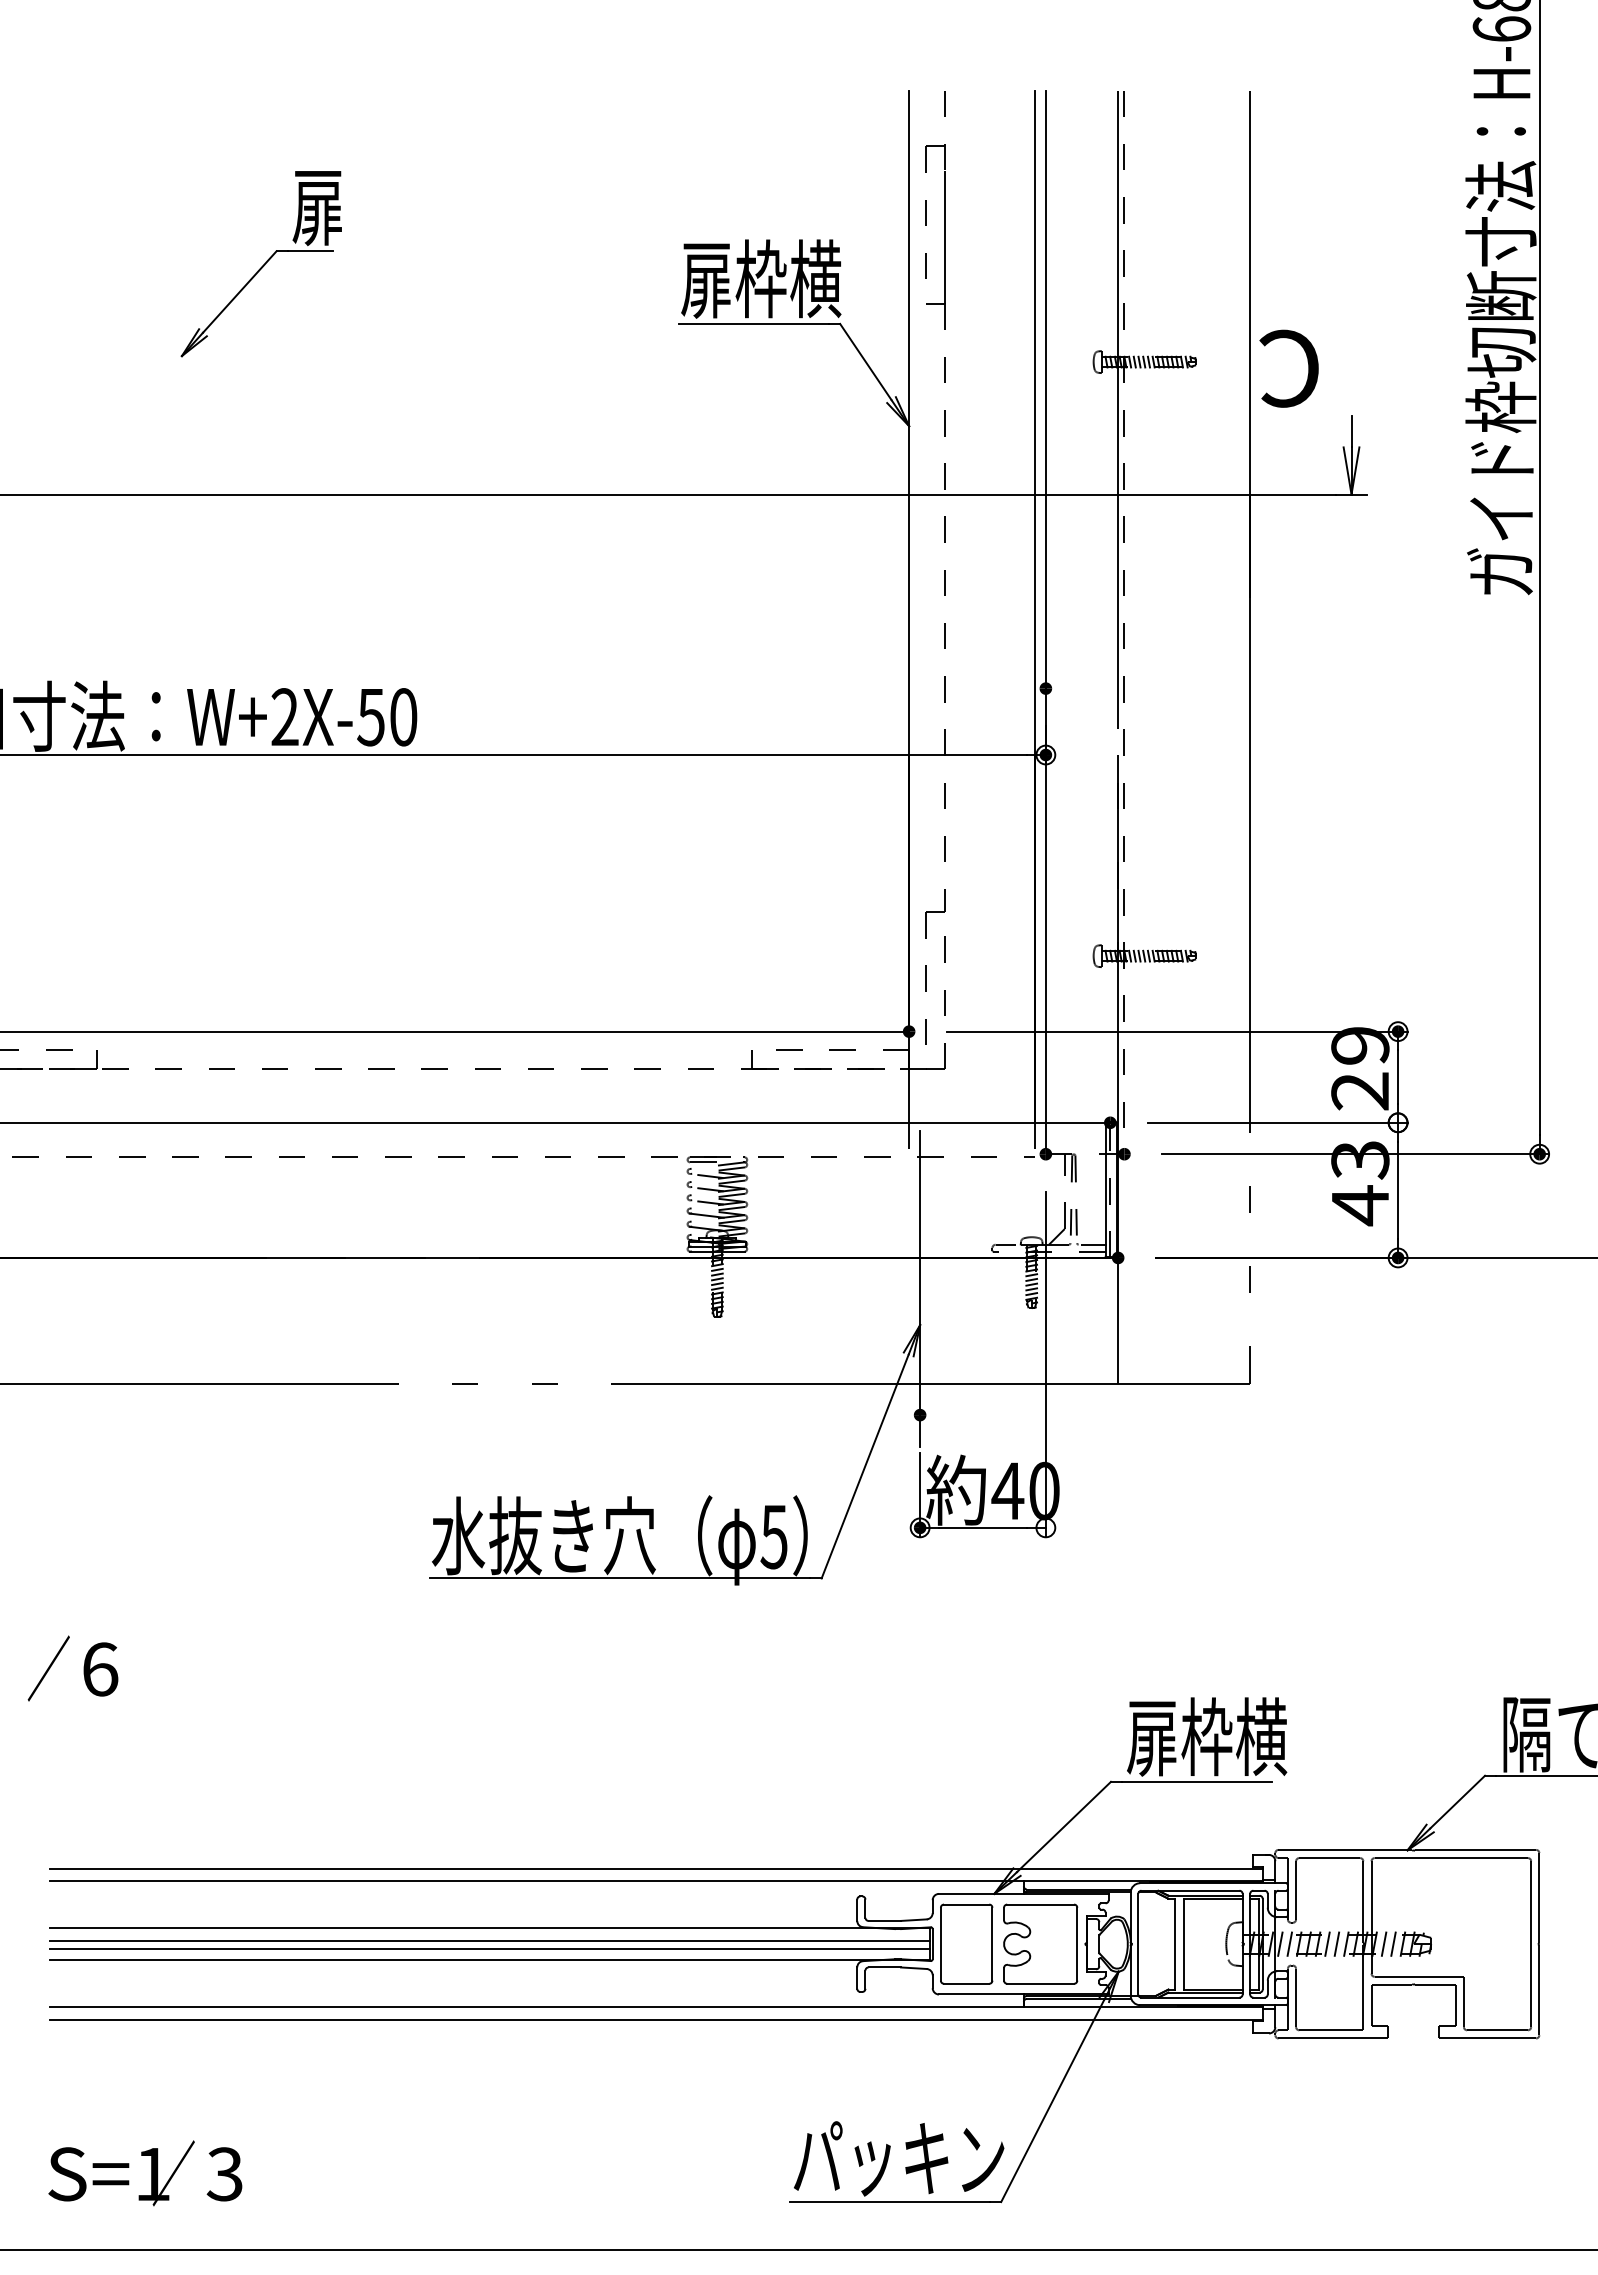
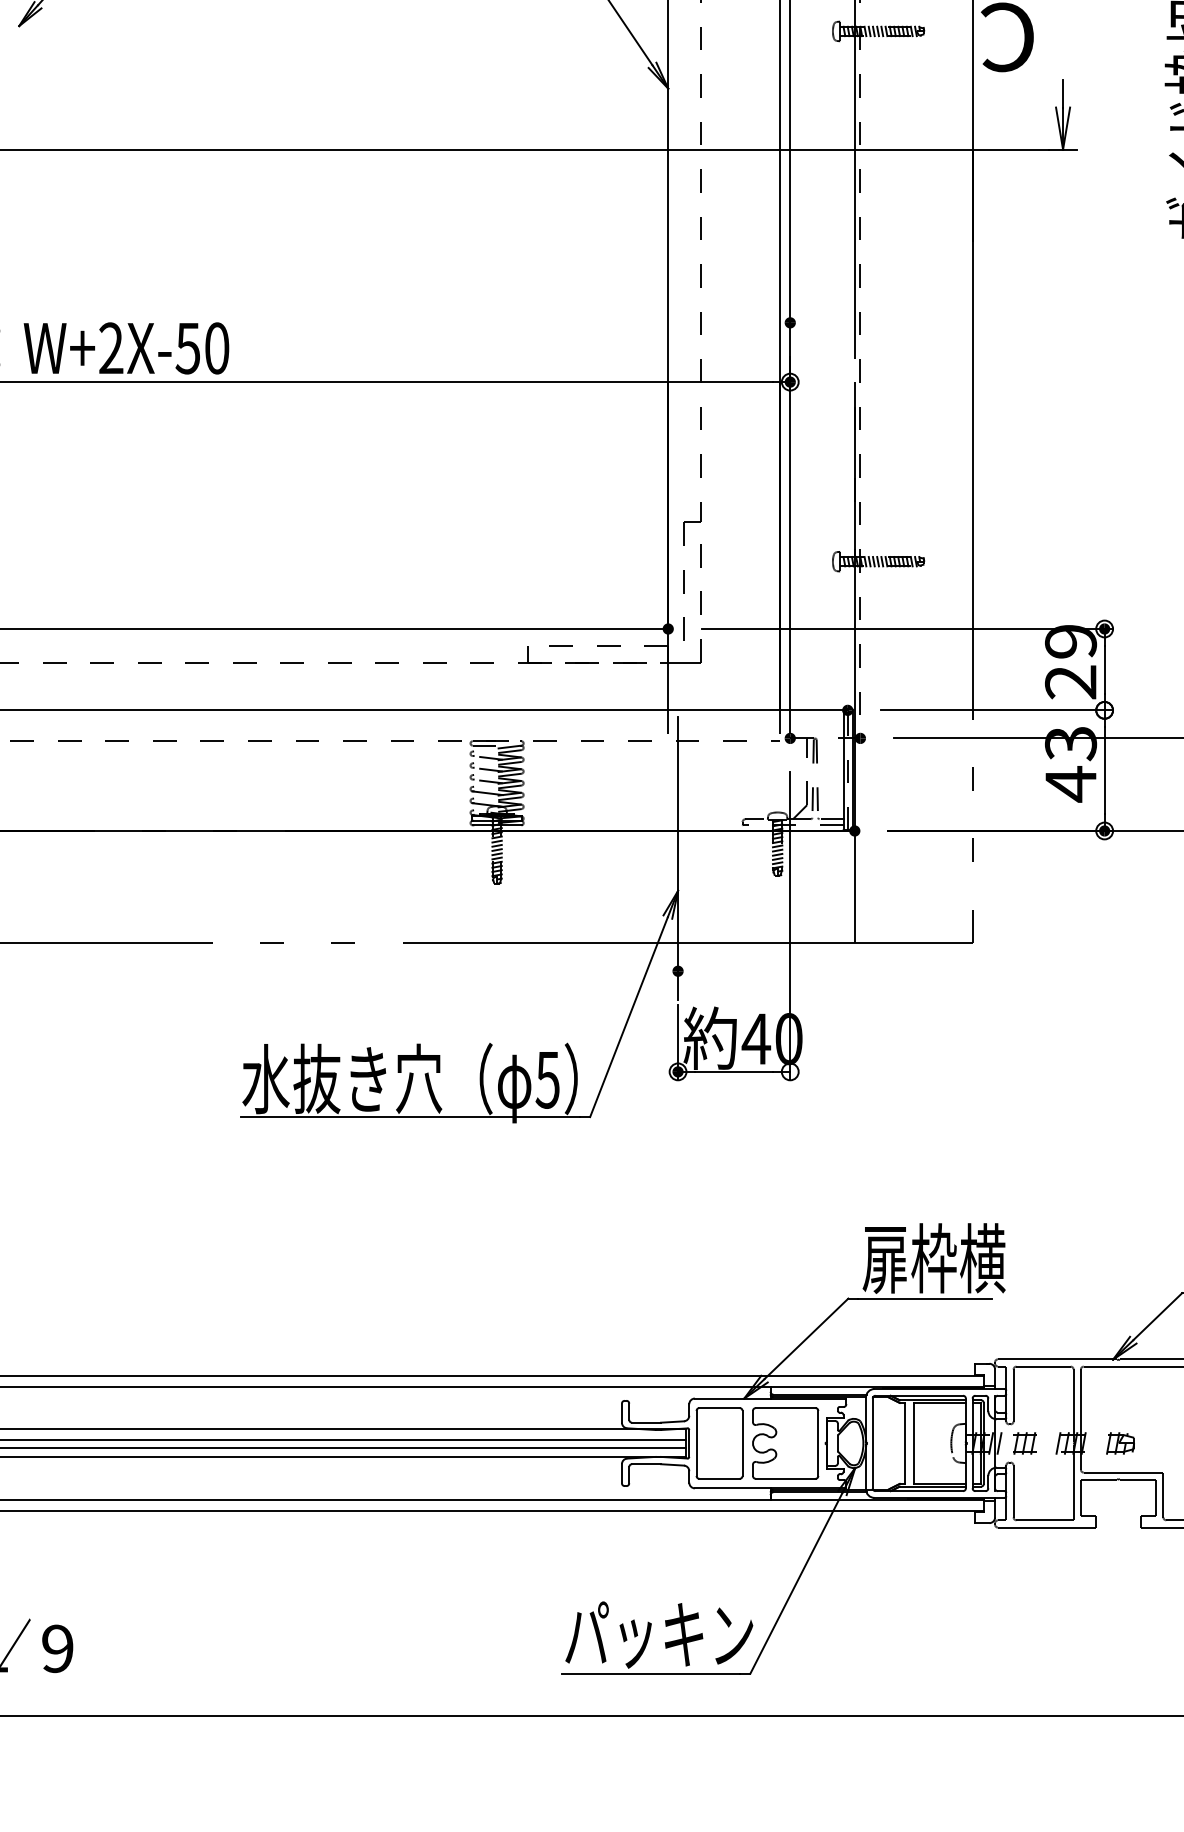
line: (1289, 1943) -> (1007, 1442), removed
line: (1327, 1943) -> (1041, 1442), removed
line: (1336, 1943) -> (1049, 1442), removed
line: (1383, 1943) -> (1091, 1442), removed
line: (1393, 1943) -> (1100, 1442), removed
text: (224, 2174) -> (57, 1649), 3 -> 9

